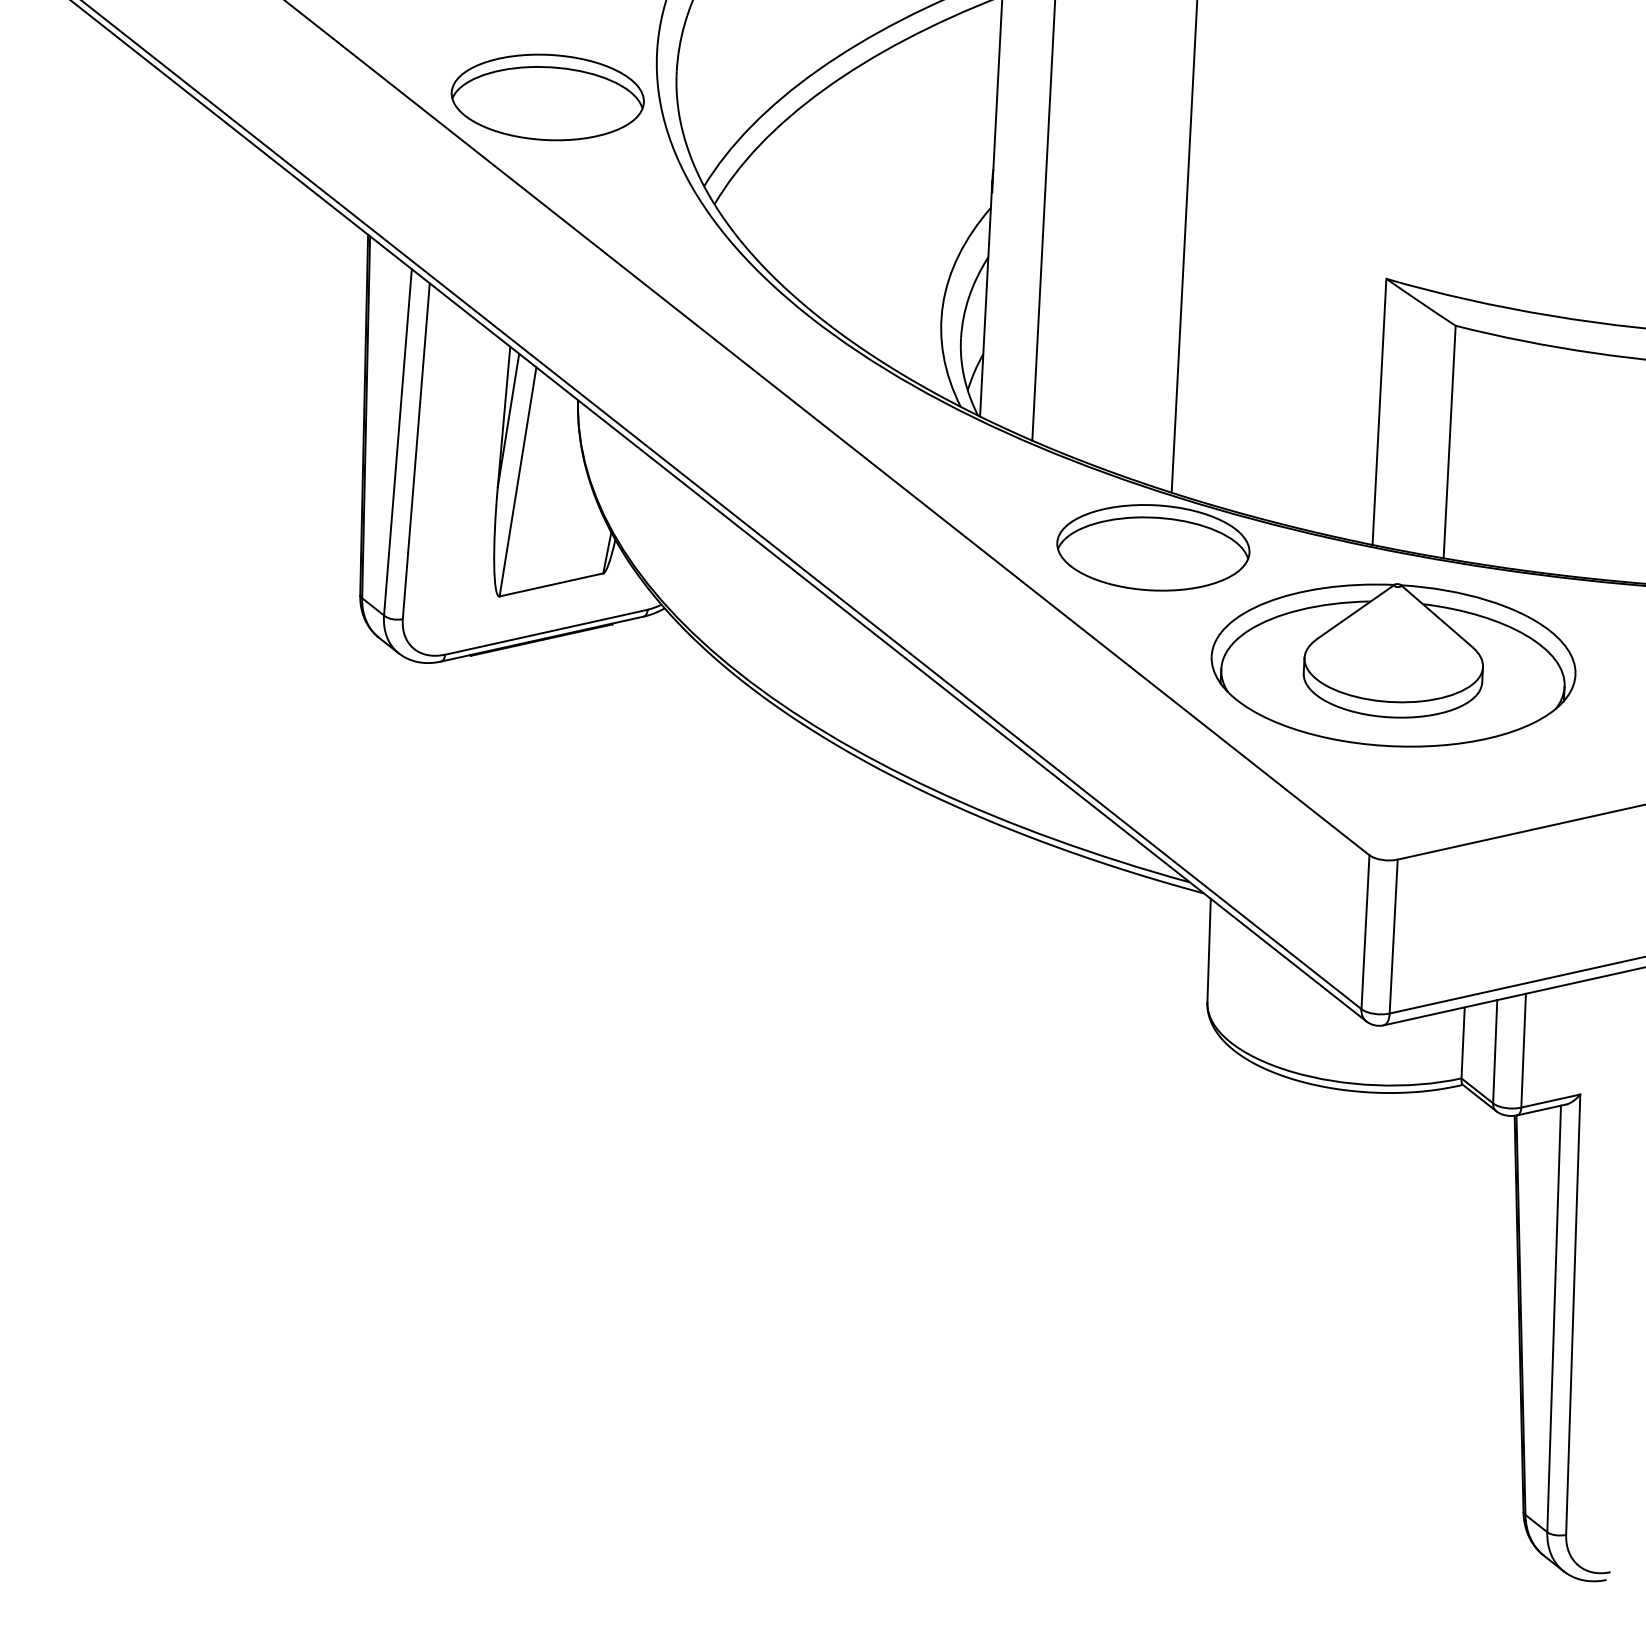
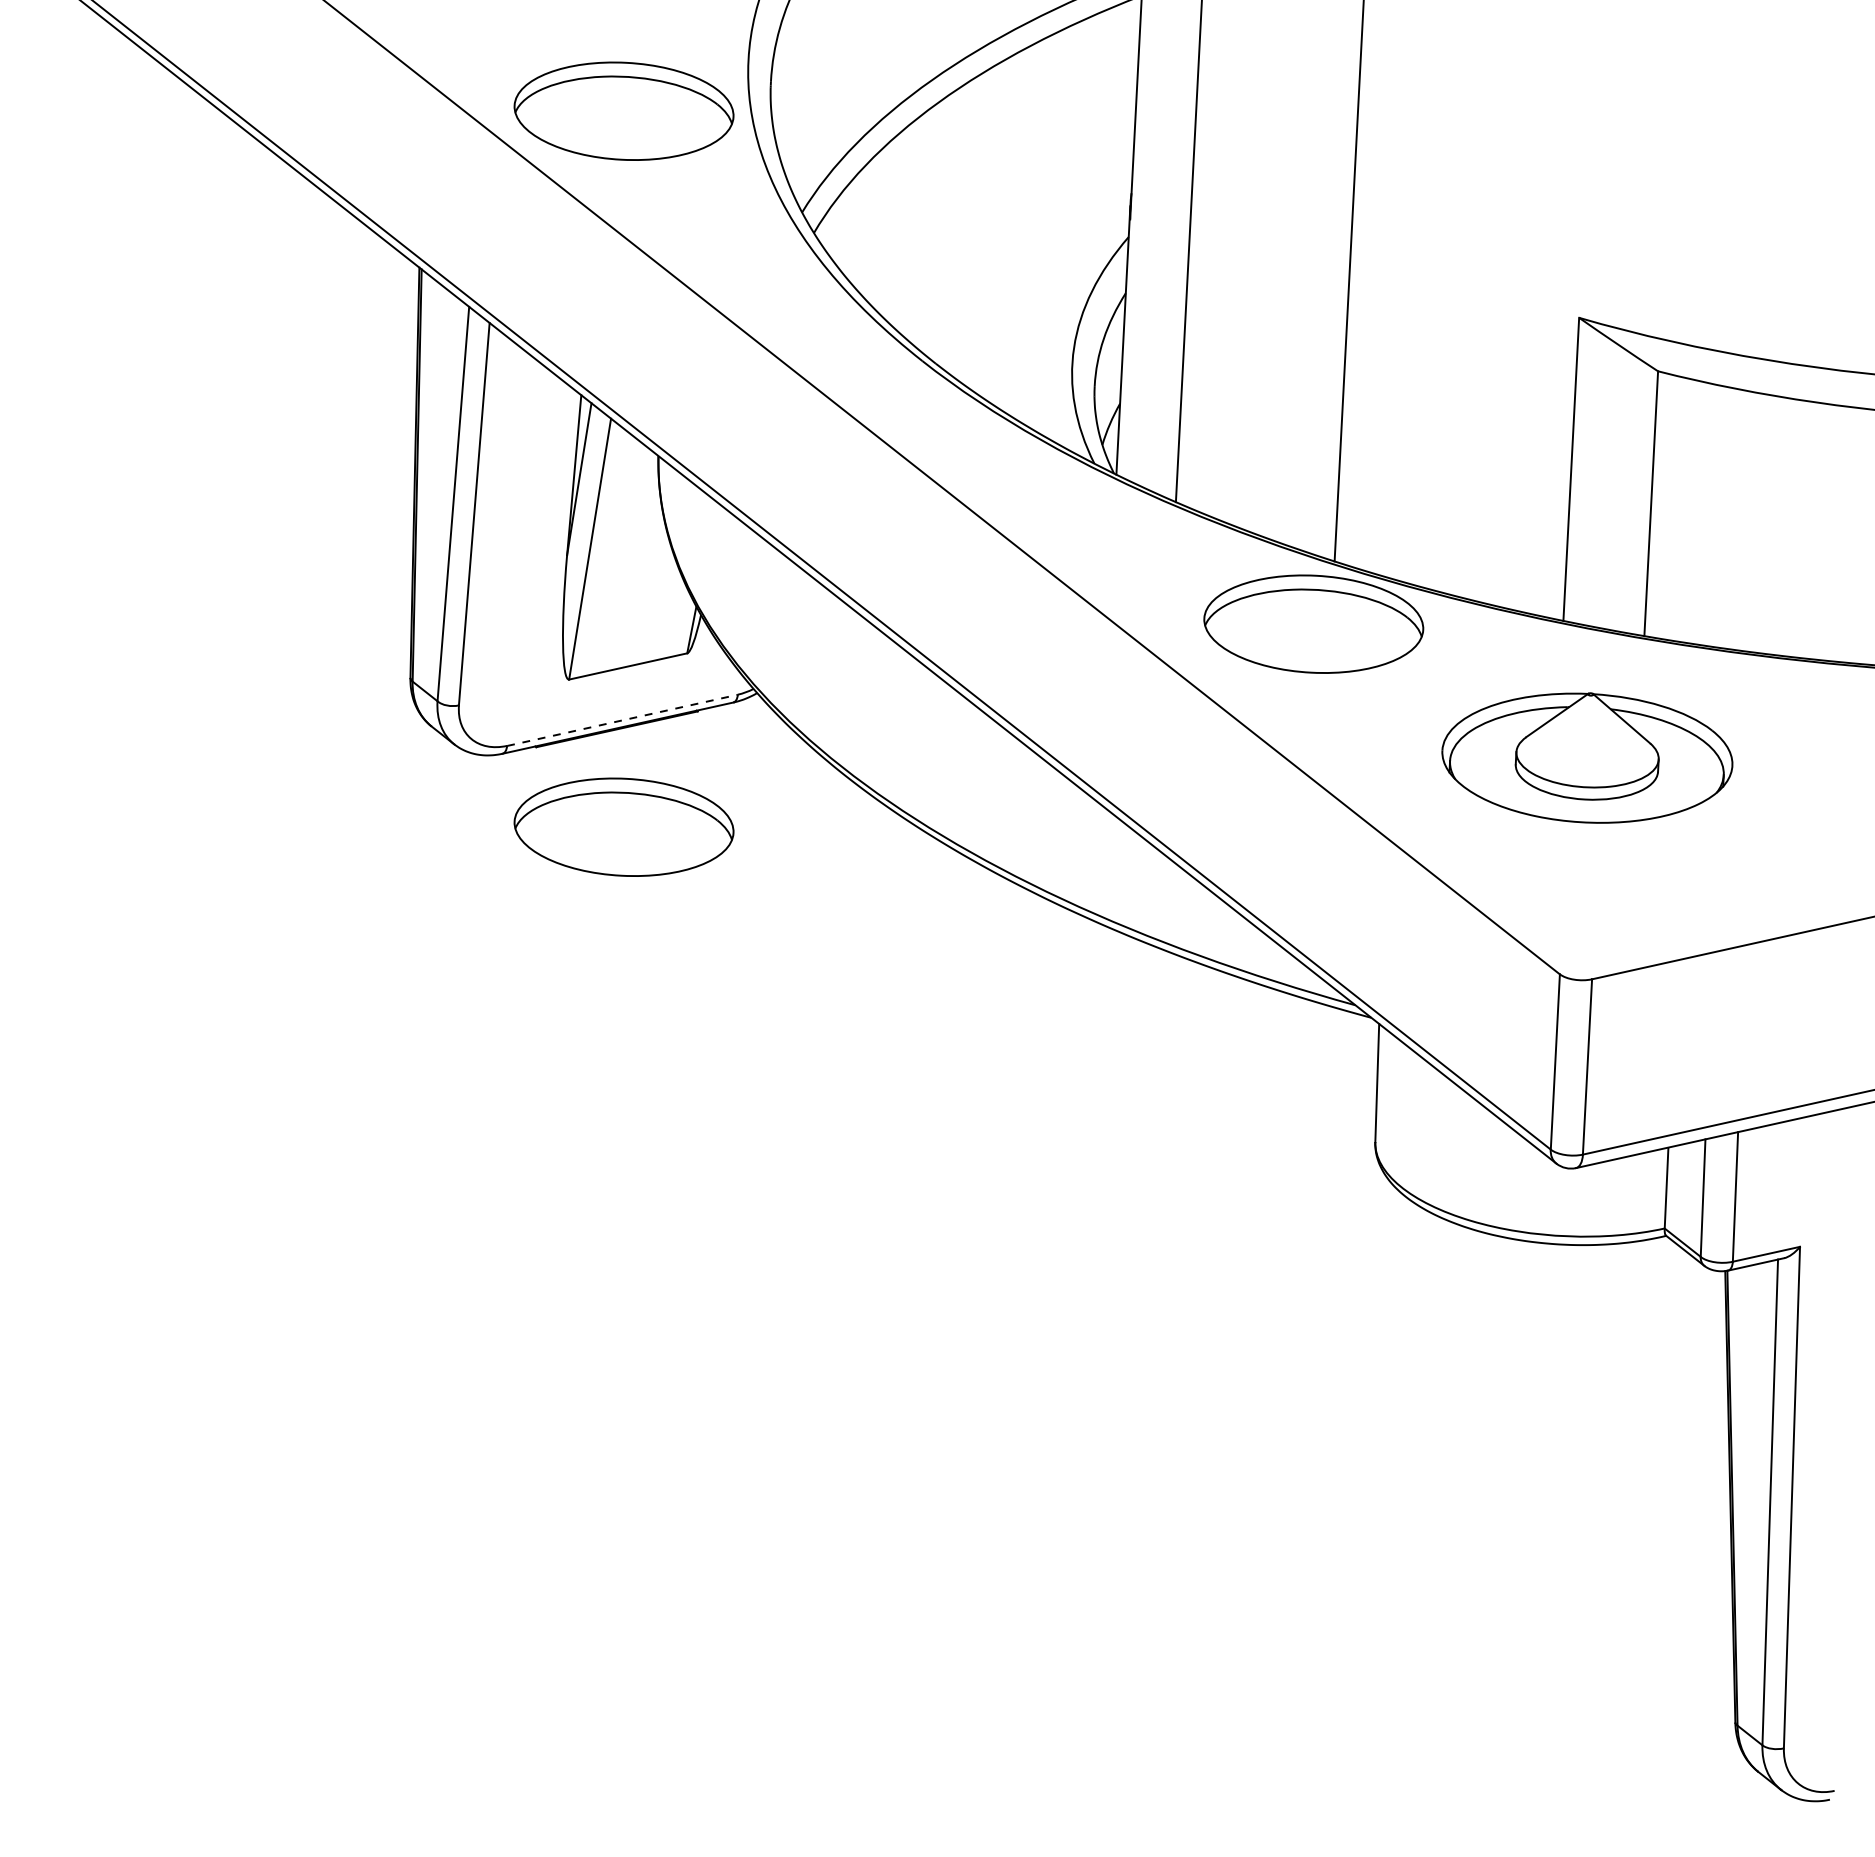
line: (547, 632) -> (623, 720), solid -> dashed
part: (1393, 664) -> (1587, 757), size x0.7
part: (547, 725) -> (623, 826), added

